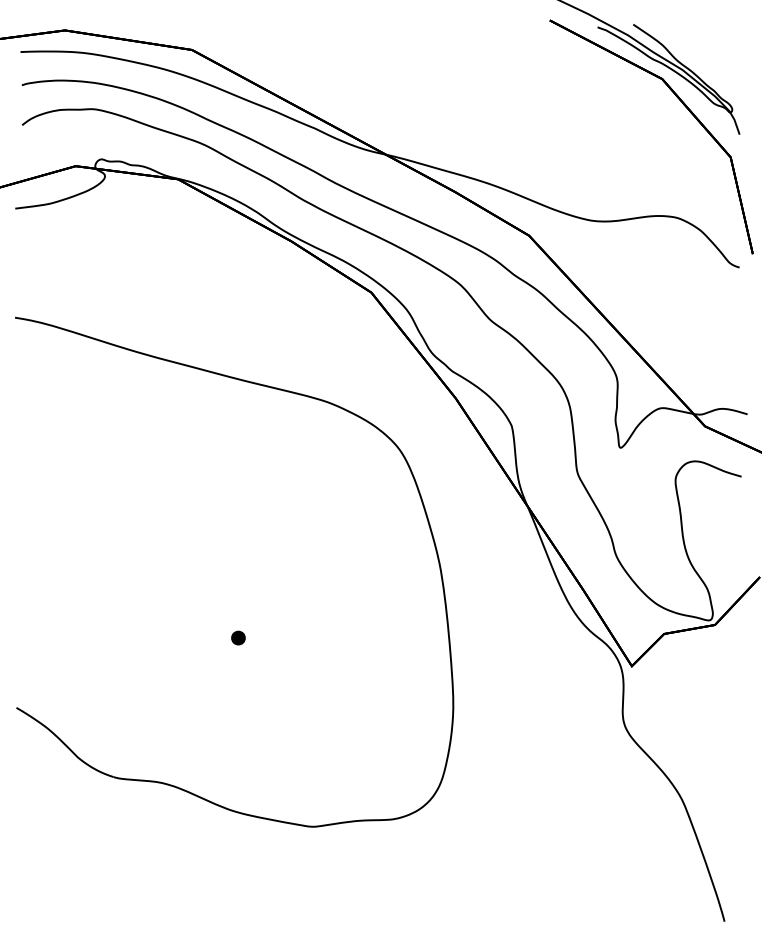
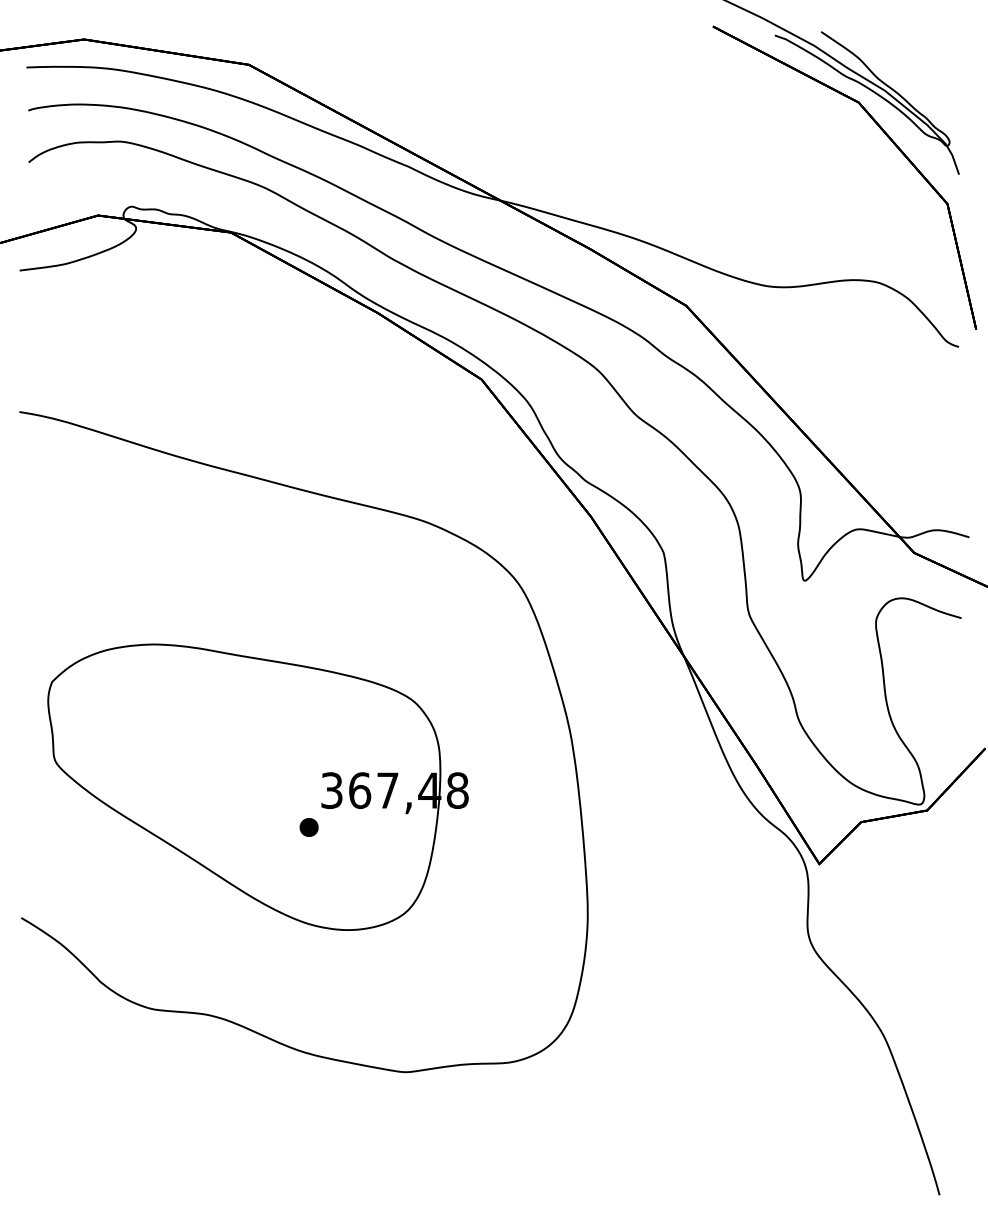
part: (198, 607) -> (257, 787), added

